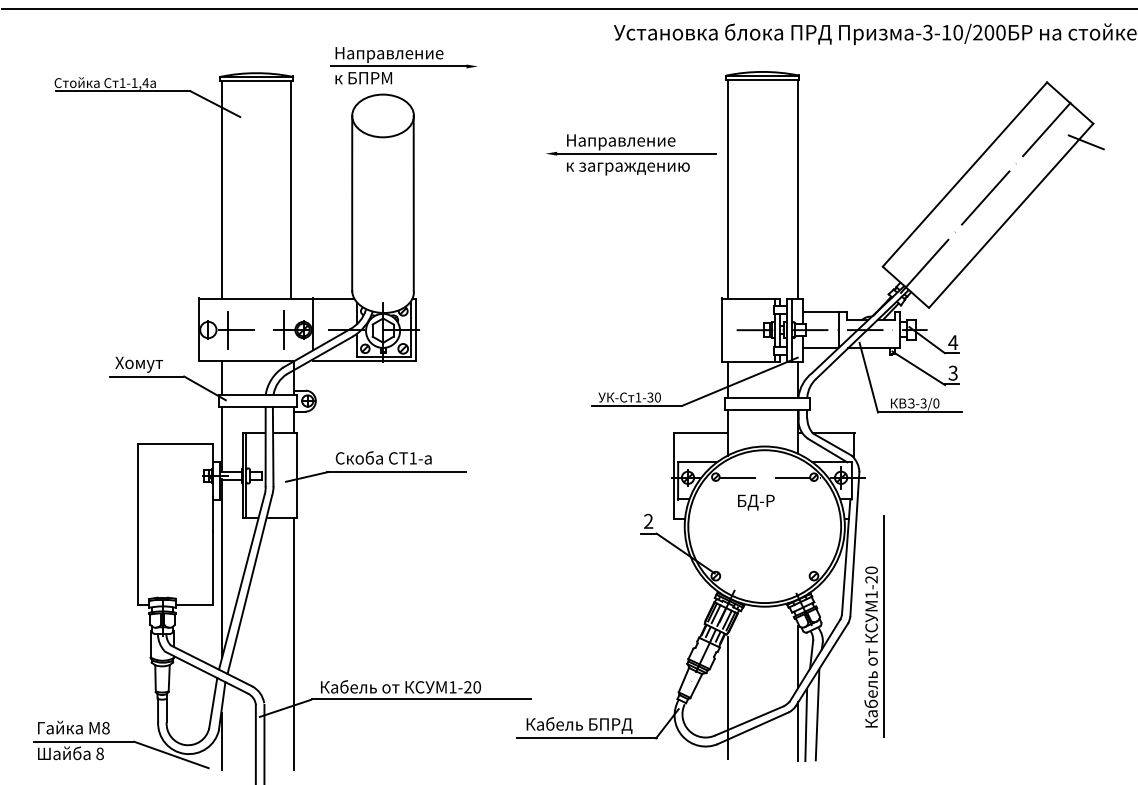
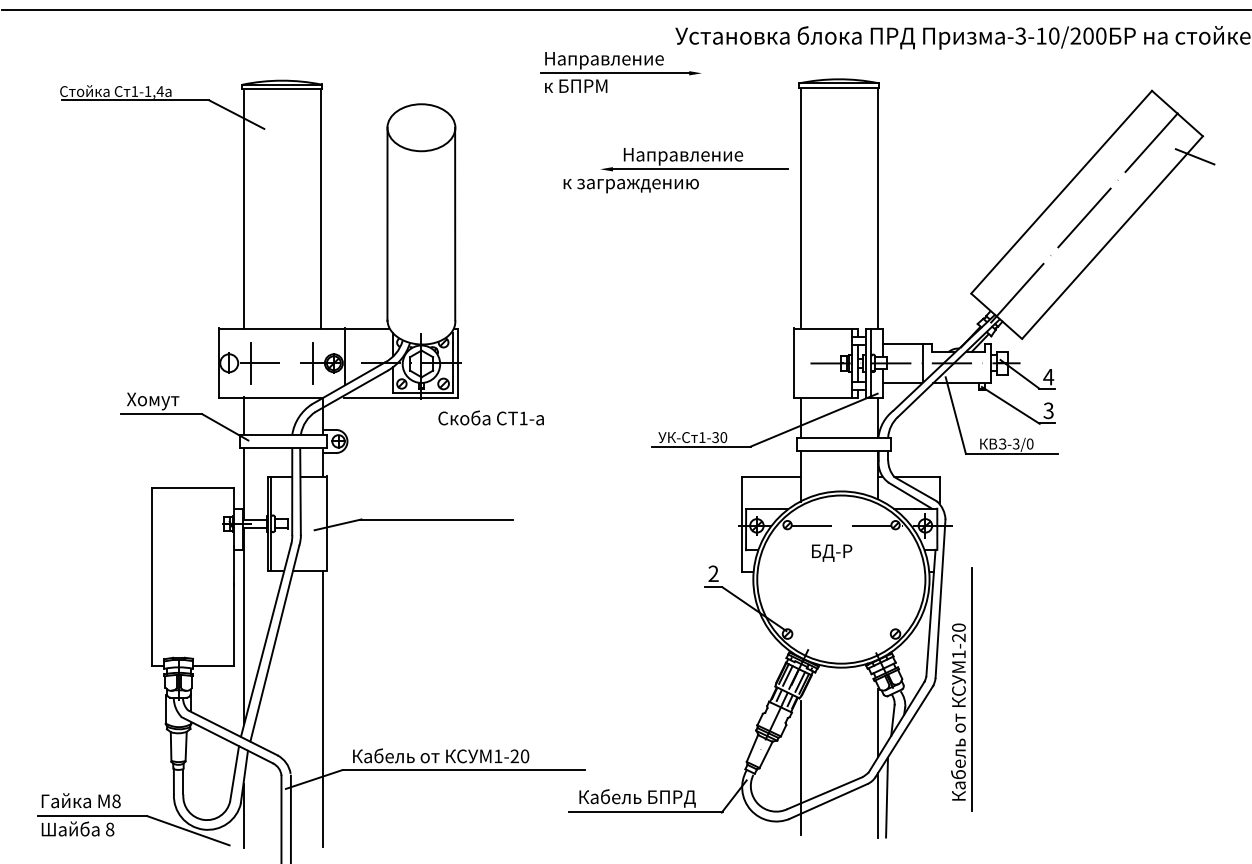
part: (404, 65) -> (620, 72), moved
text: (627, 169) -> (630, 186), moved
text: (383, 457) -> (490, 417), moved
line: (817, 714) -> (899, 786), removed

